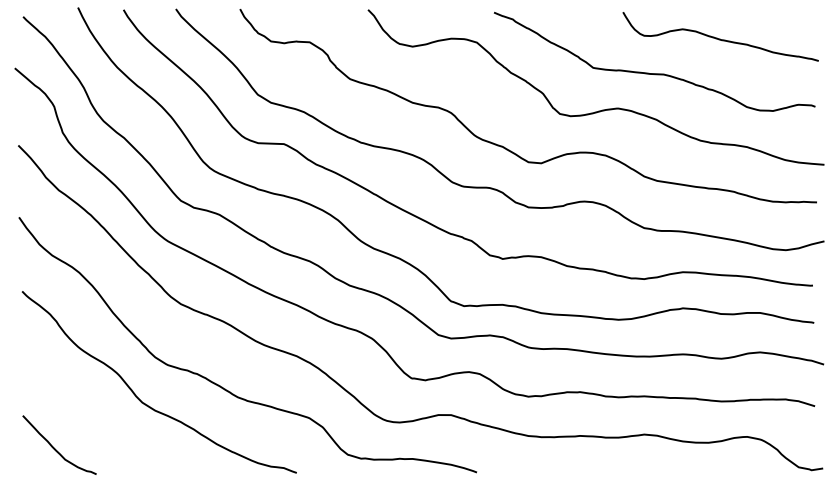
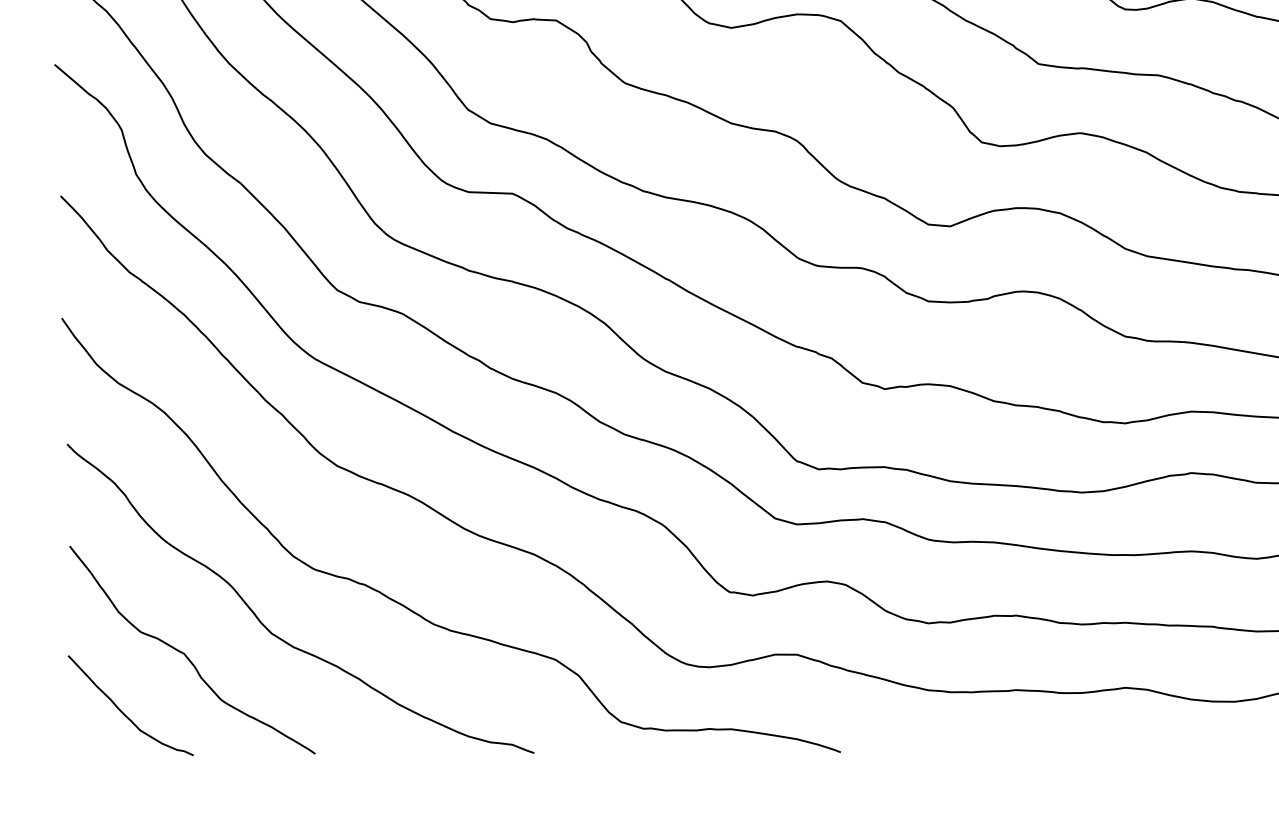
curve: (92, 414) -> (186, 653), added

